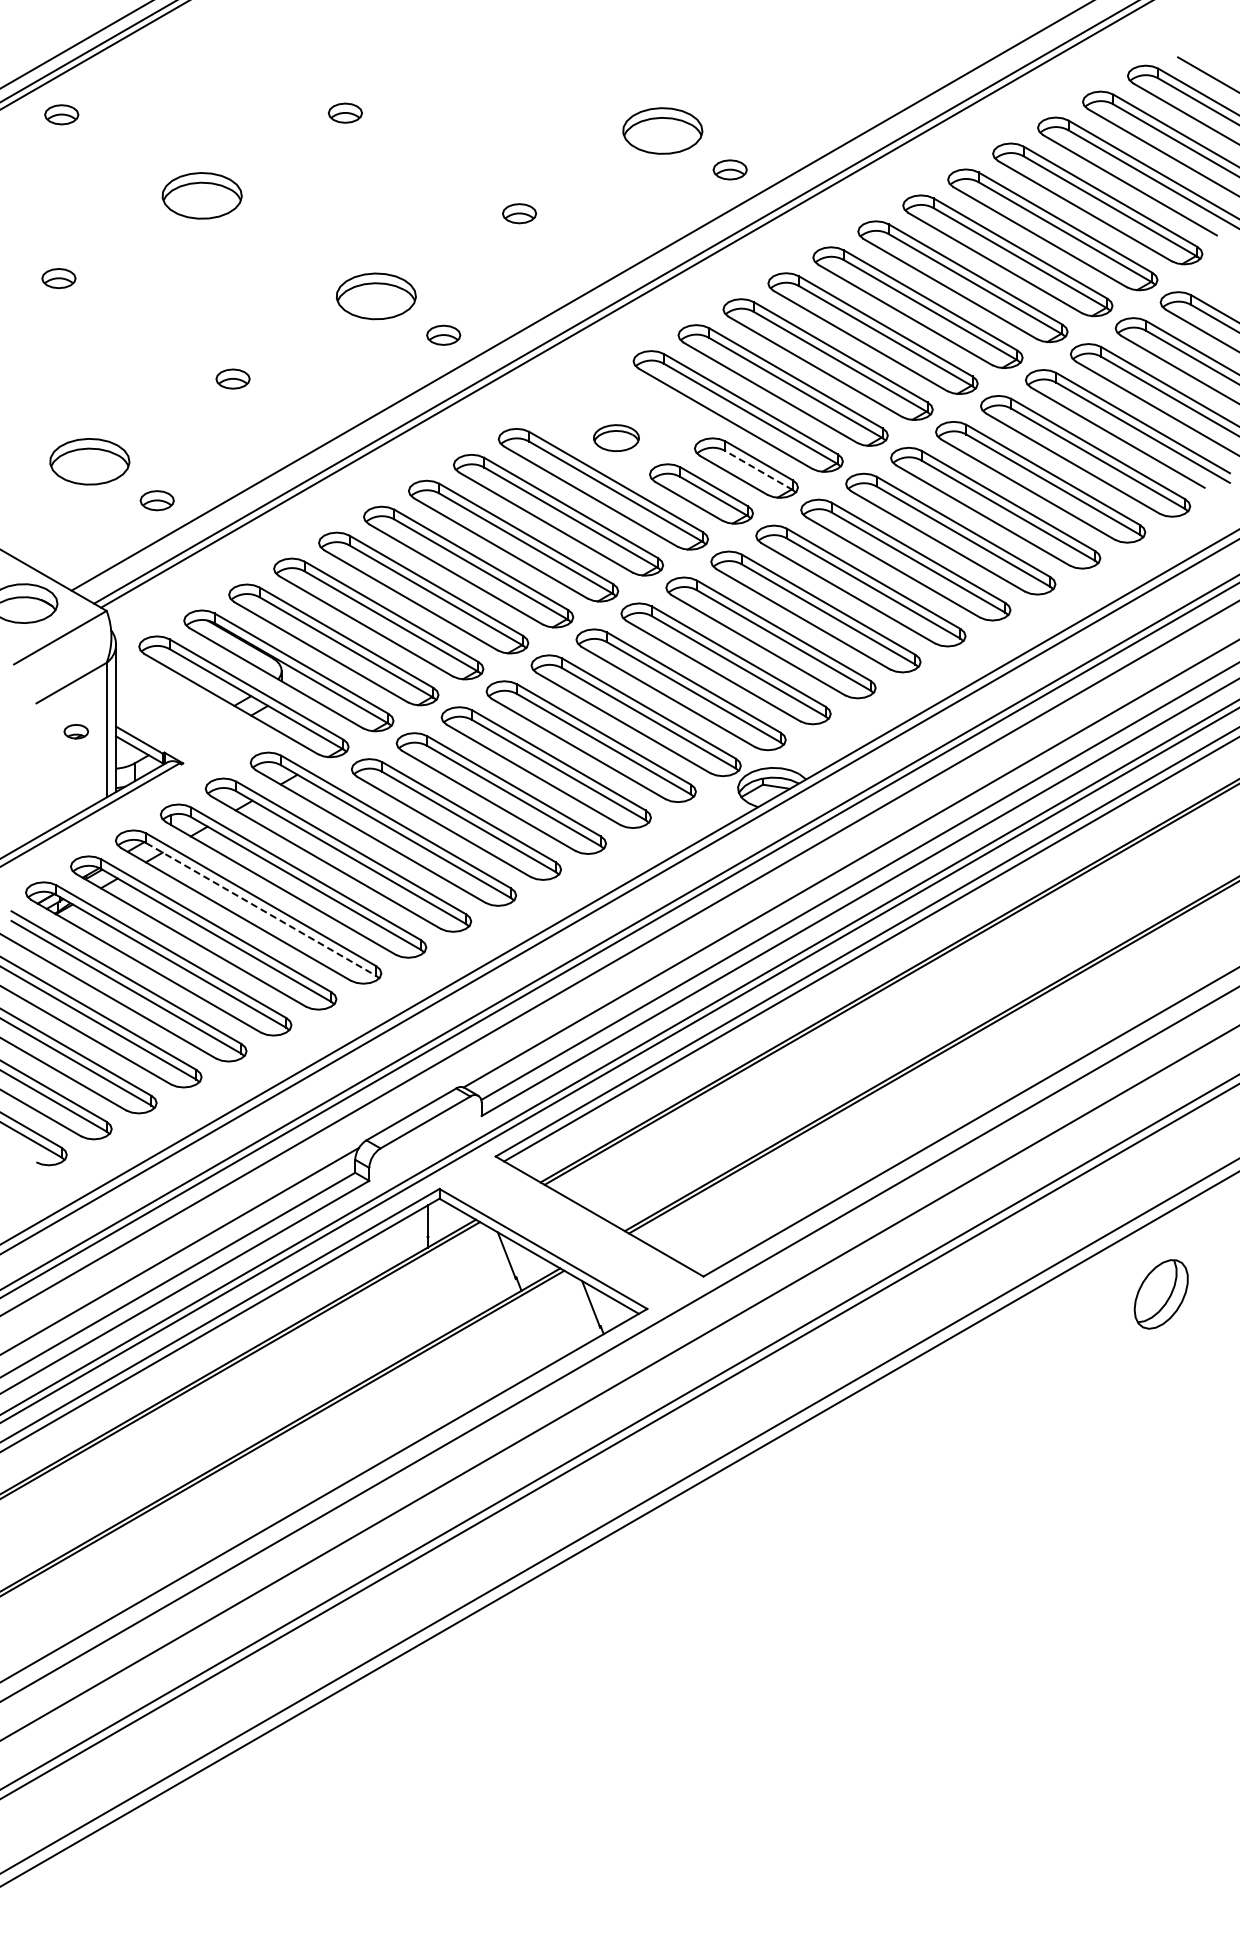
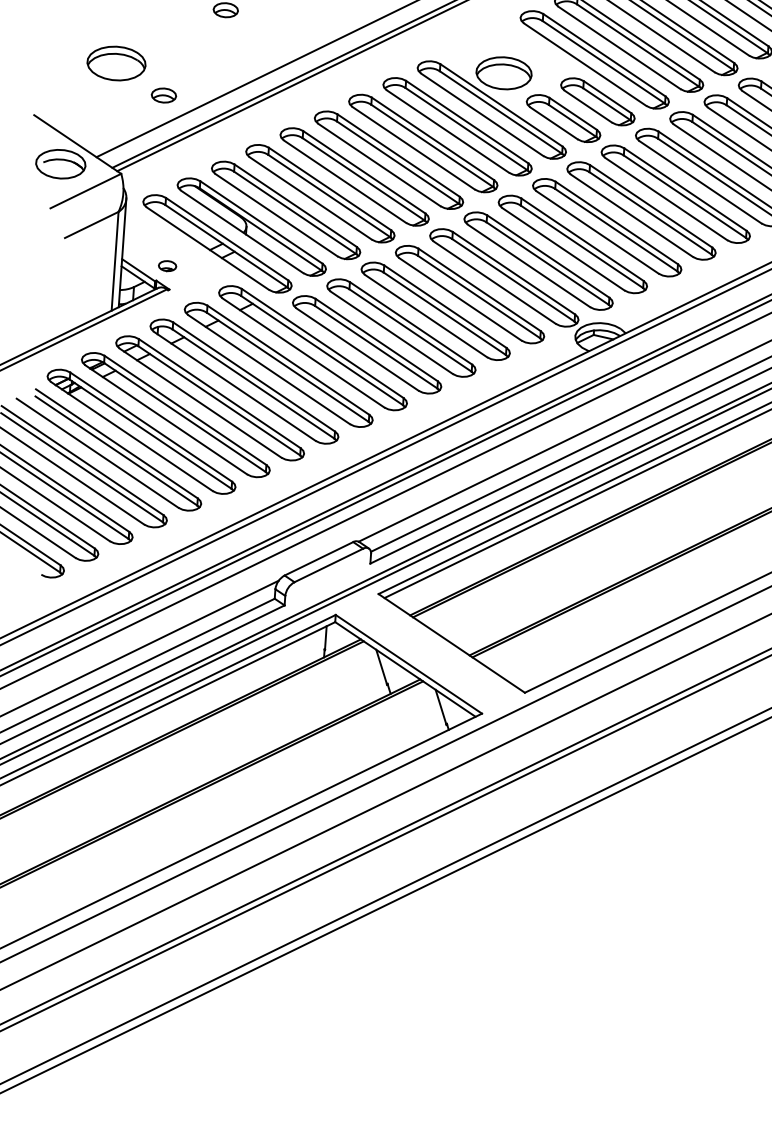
part: (616, 437) -> (504, 72), size x1.67
line: (759, 470) -> (607, 104), dashed -> solid
part: (76, 731) -> (167, 265), moved
line: (261, 909) -> (219, 400), dashed -> solid

